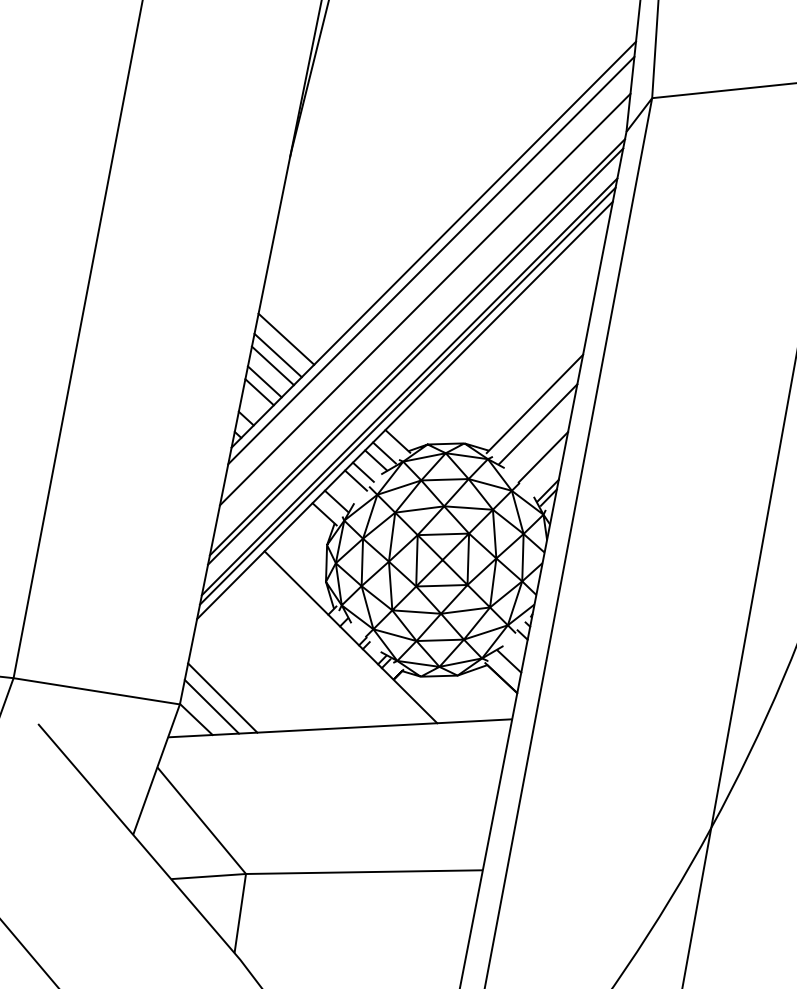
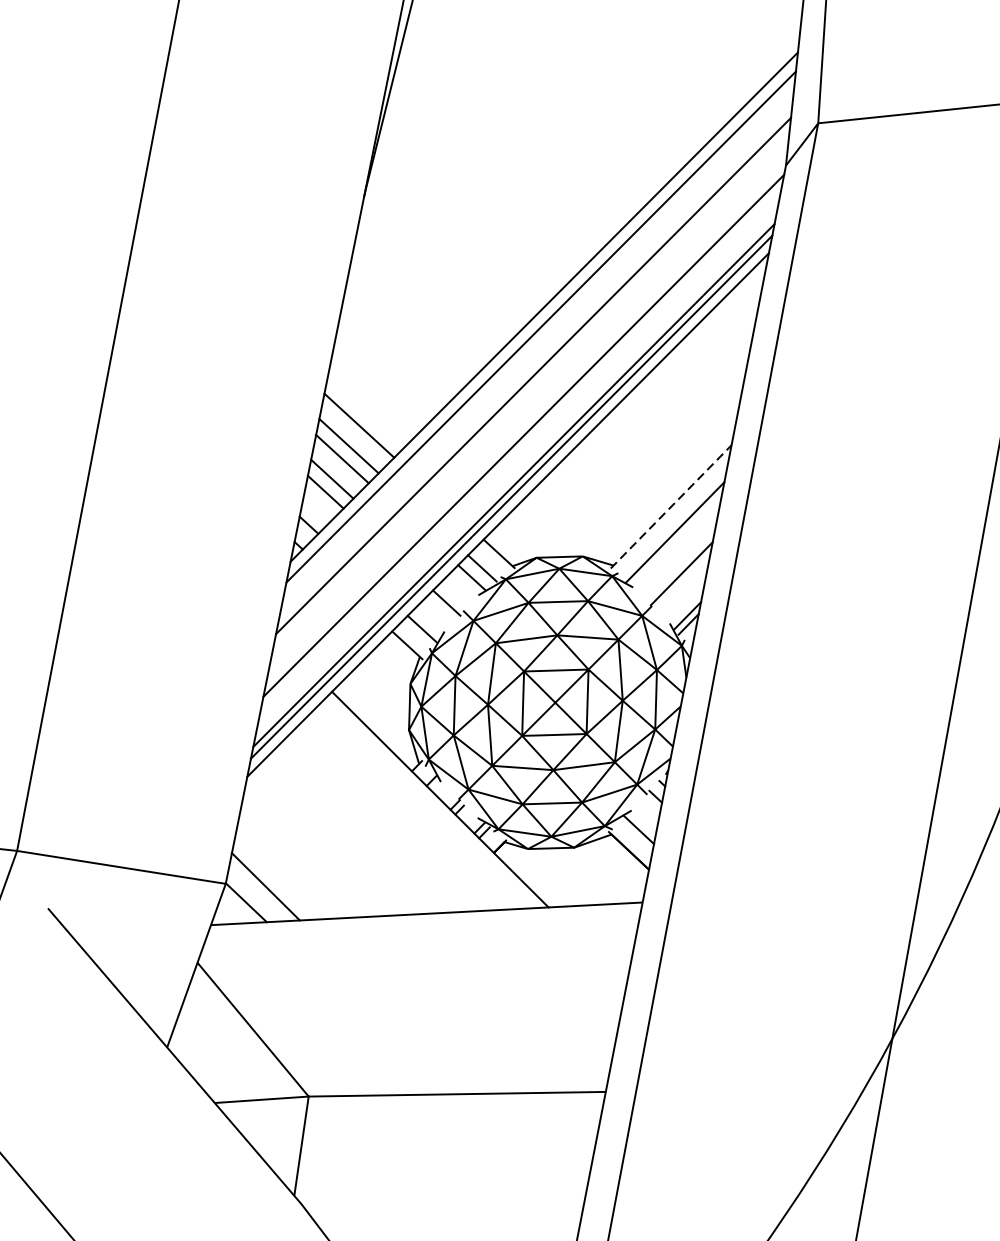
line: (415, 356) -> (521, 447), removed
line: (534, 403) -> (670, 506), solid -> dashed
line: (362, 471) -> (454, 591), removed
line: (222, 697) -> (279, 875), removed

